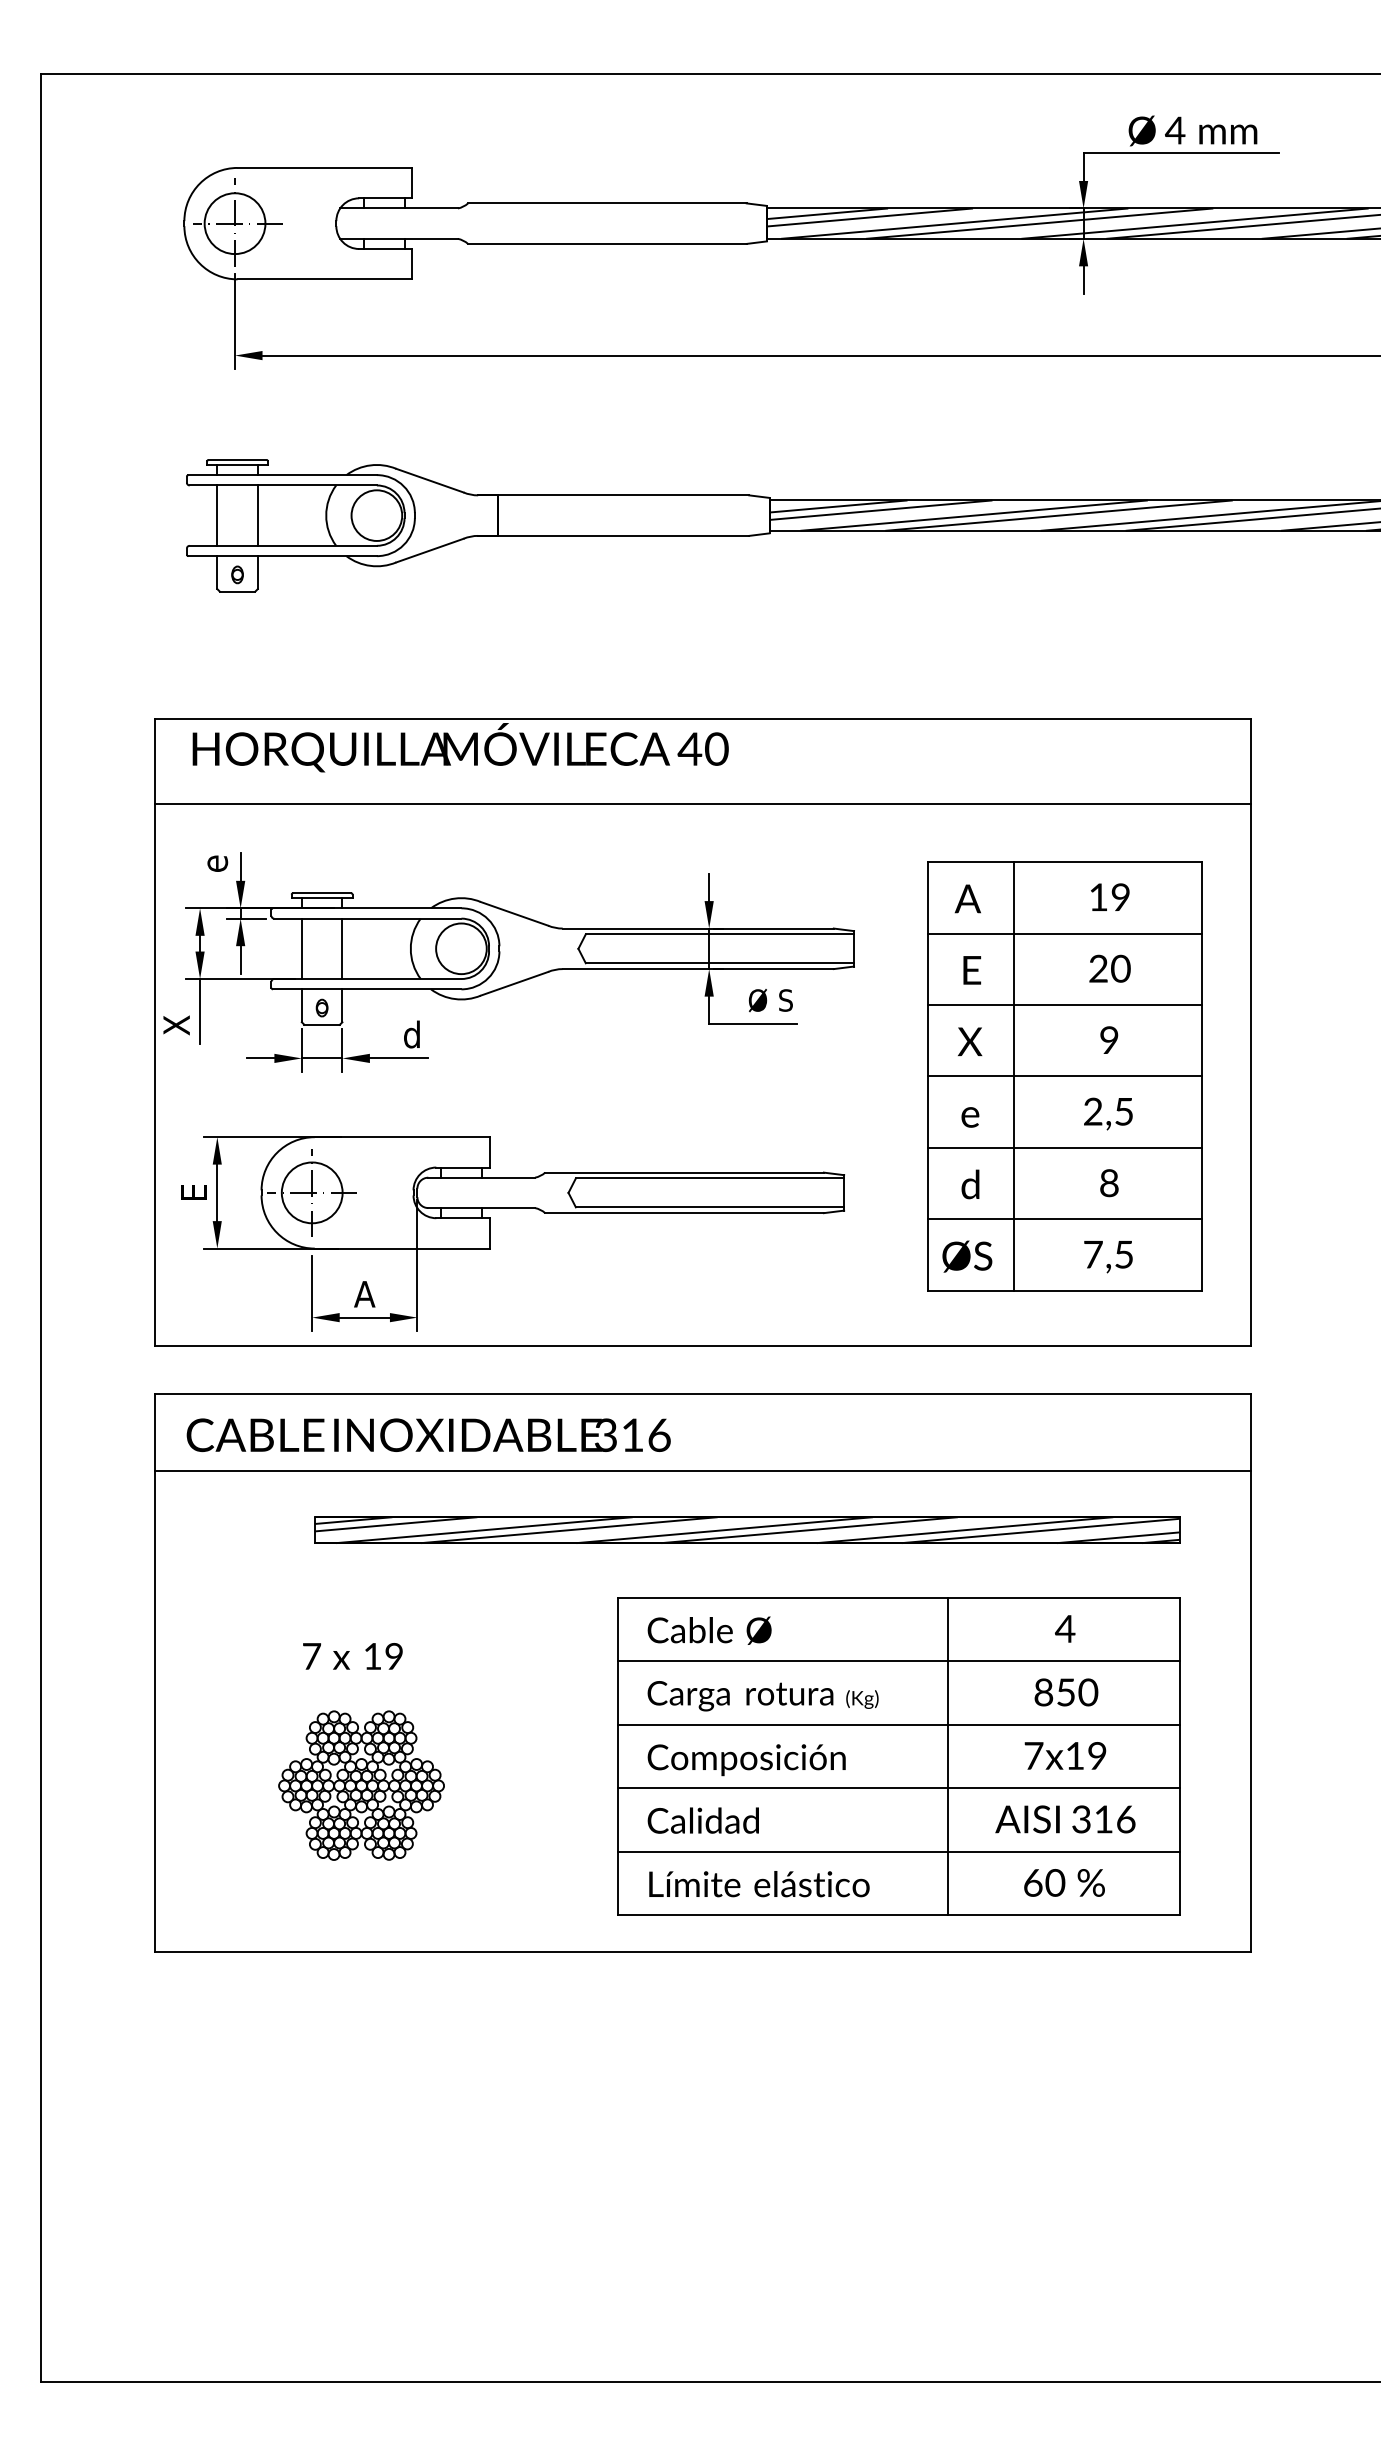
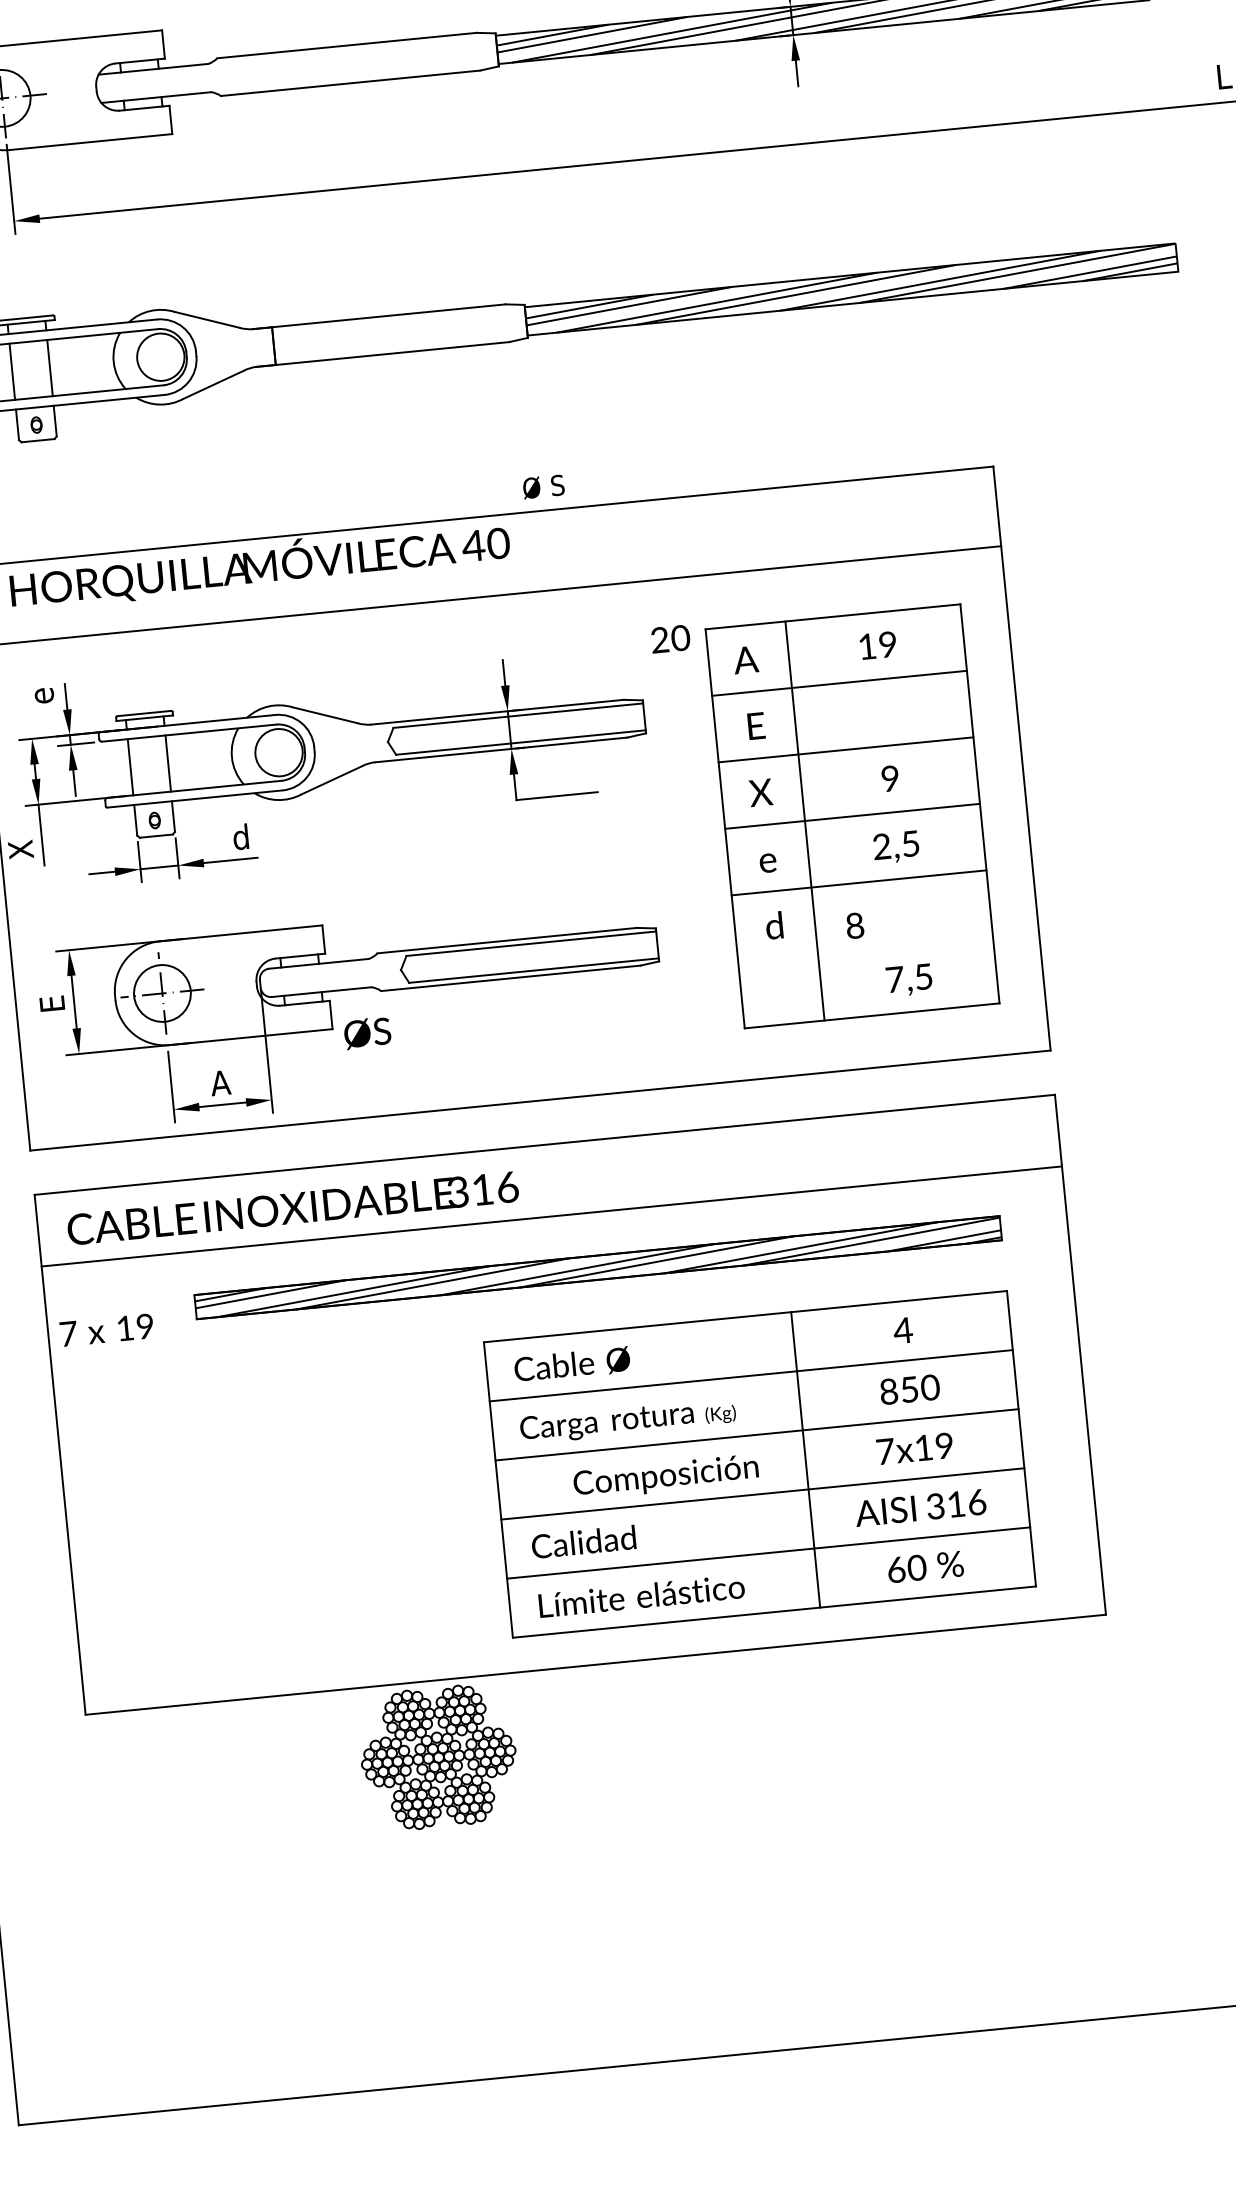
text: (1109, 968) -> (670, 638), moved
text: (770, 1000) -> (543, 486), moved
text: (1109, 1183) -> (855, 926), moved
line: (1065, 1219) -> (865, 949), removed
text: (967, 1256) -> (367, 1033), moved
text: (352, 1656) -> (106, 1330), moved
text: (746, 1760) -> (665, 1477), moved
part: (361, 1785) -> (438, 1757), moved

